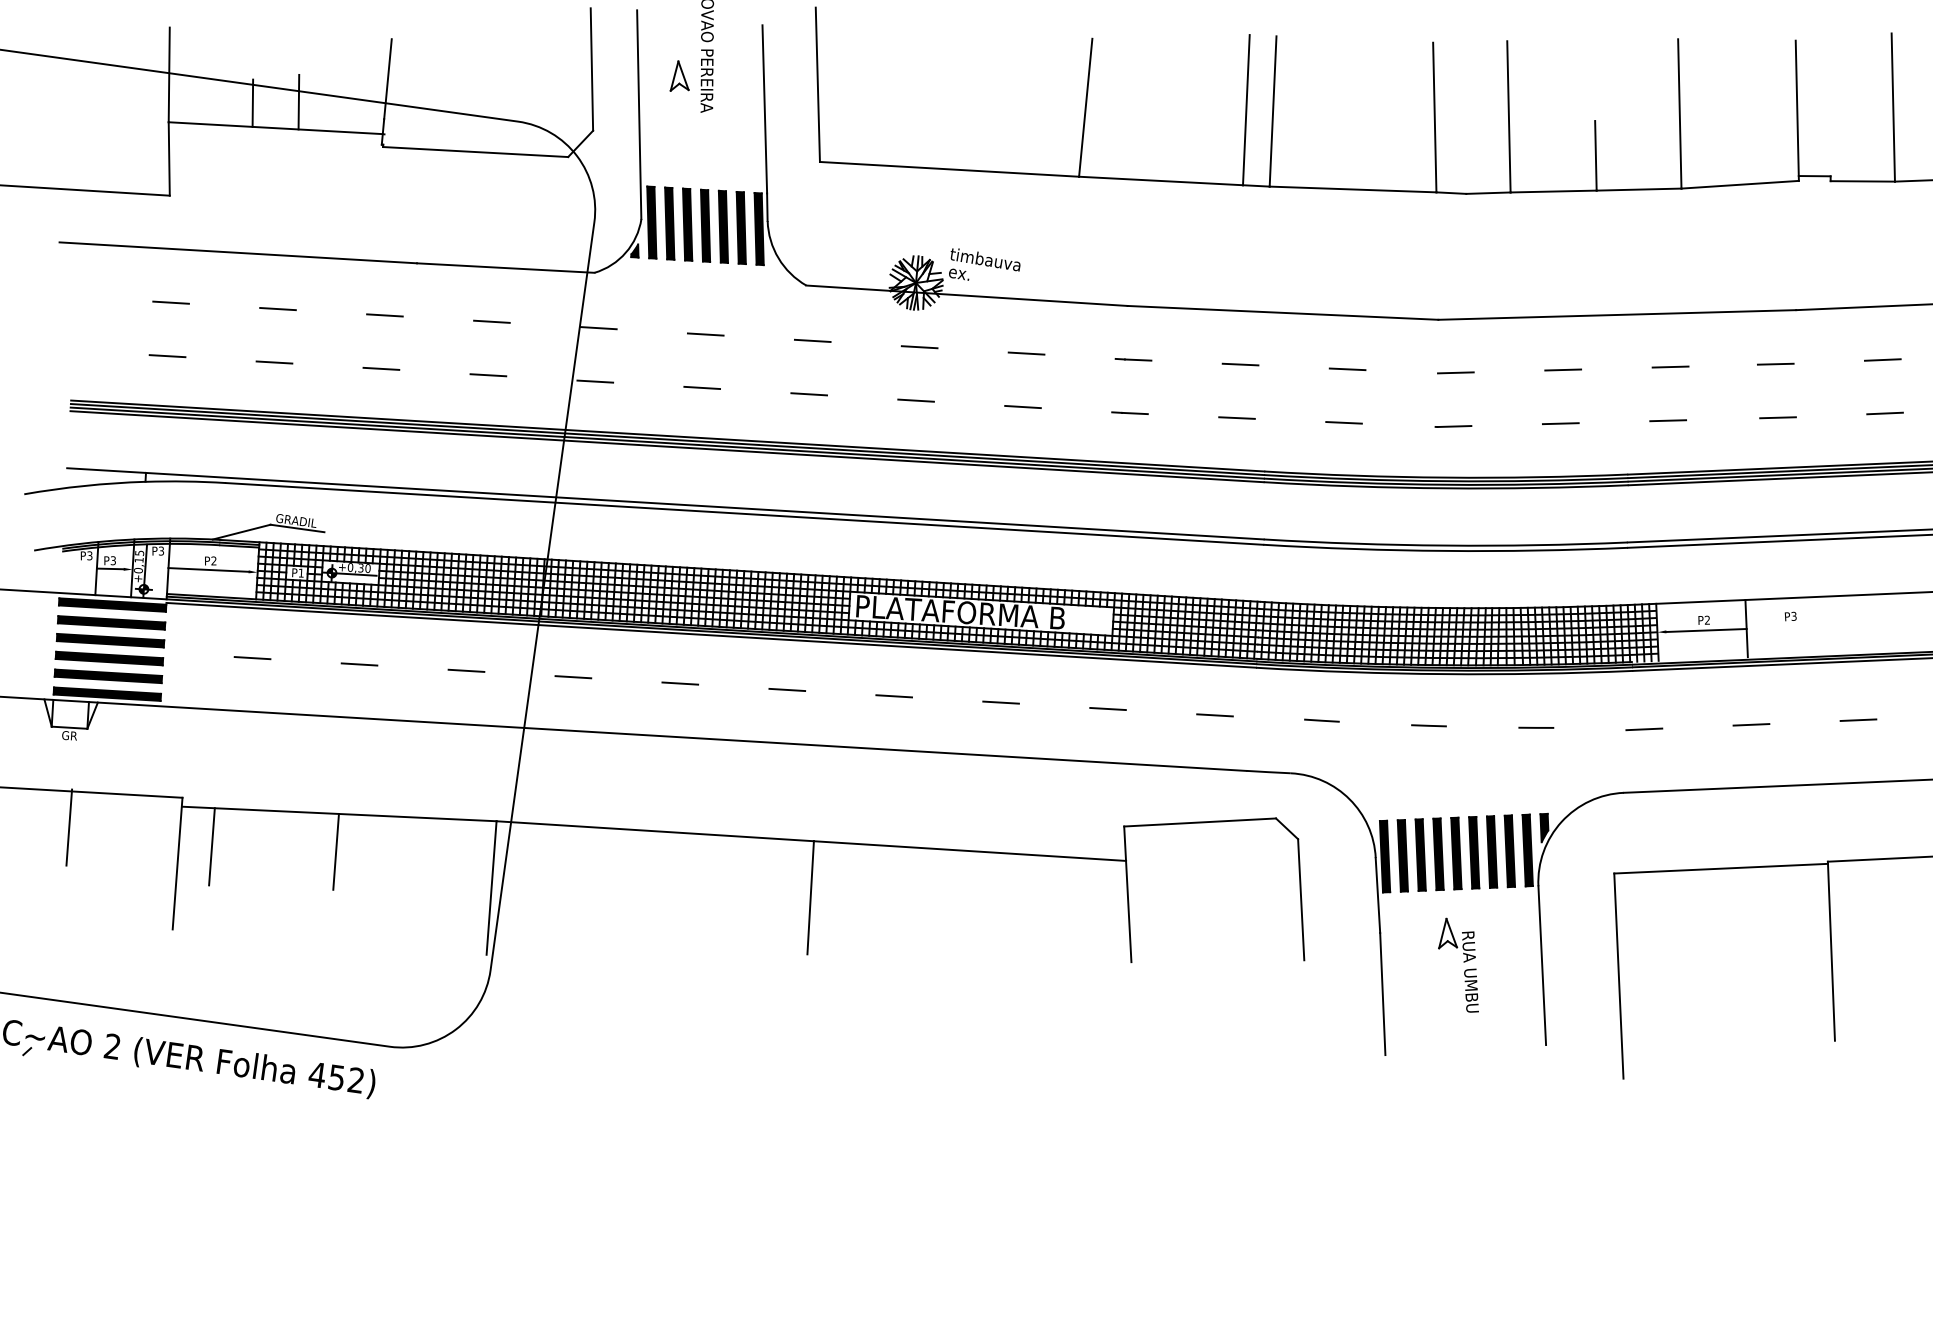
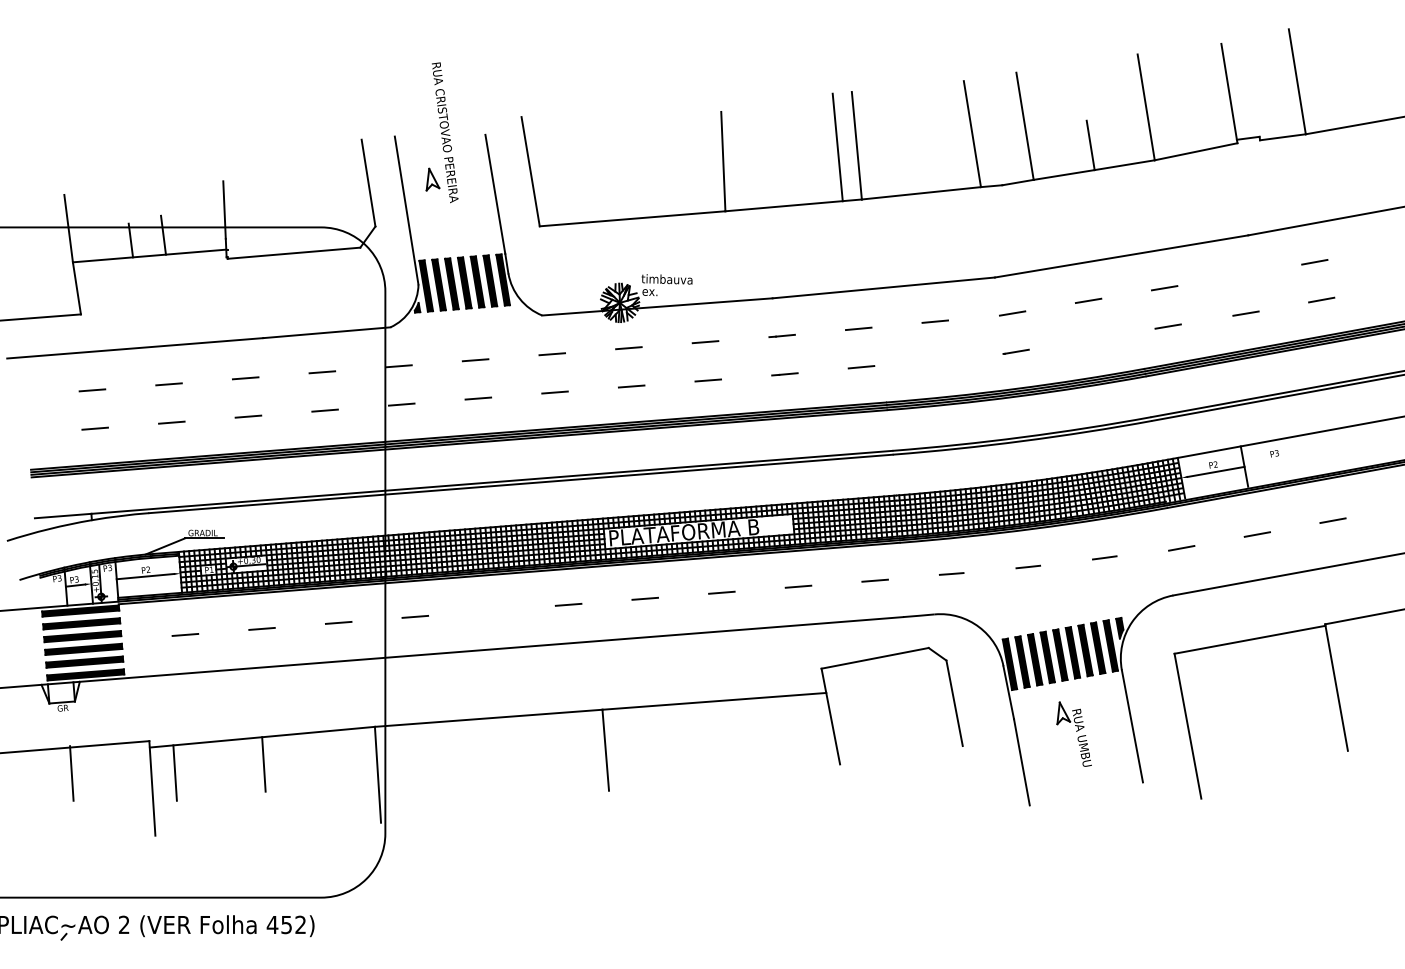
line: (1774, 363) -> (1238, 275), removed
line: (1343, 421) -> (937, 359), removed
line: (1559, 423) -> (1091, 339), removed
line: (679, 682) -> (491, 610), removed

